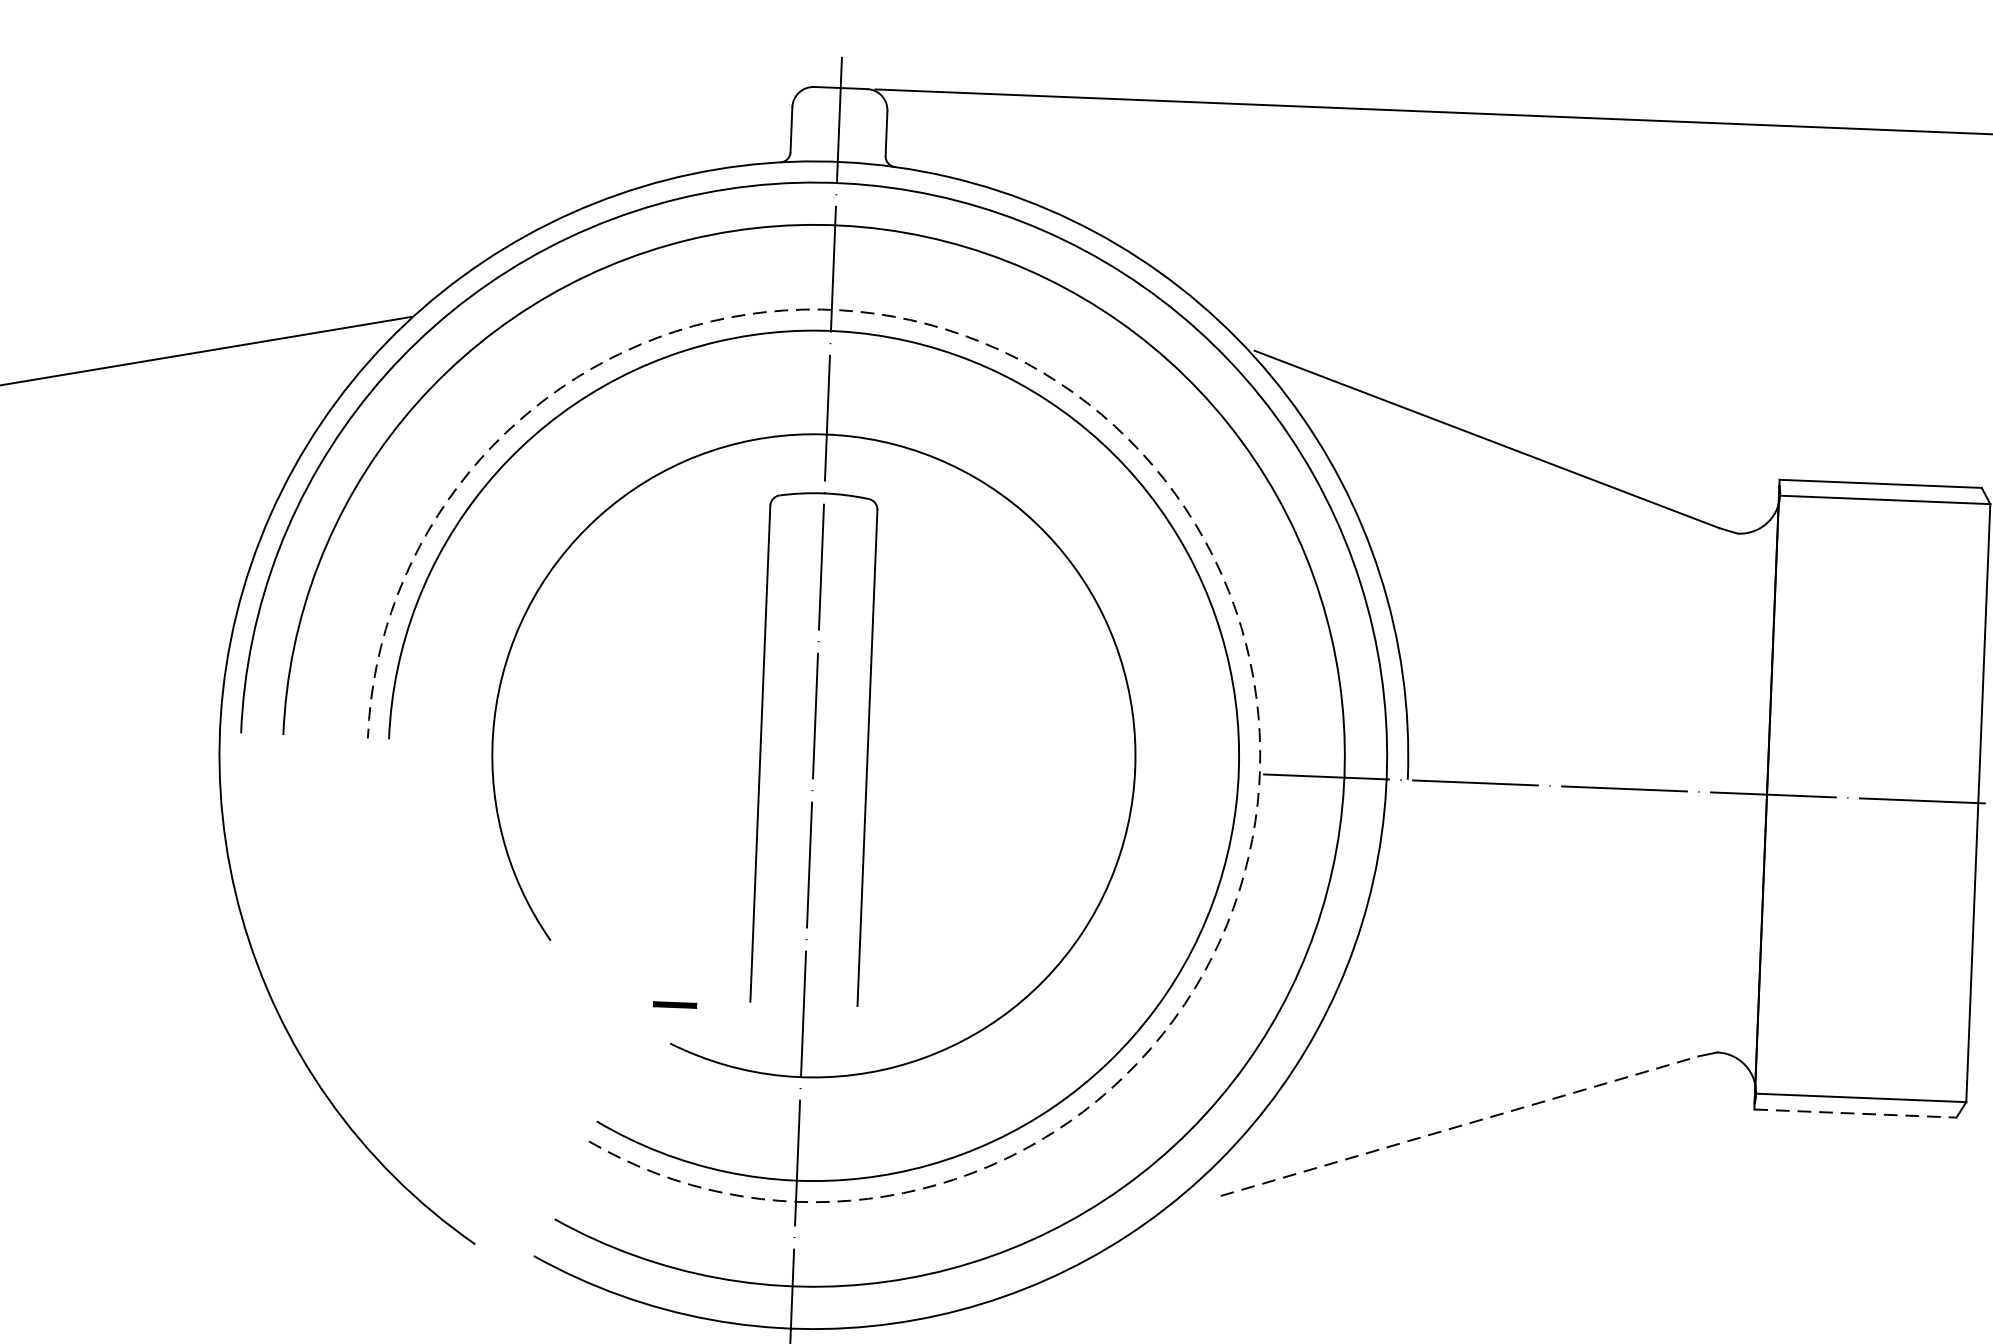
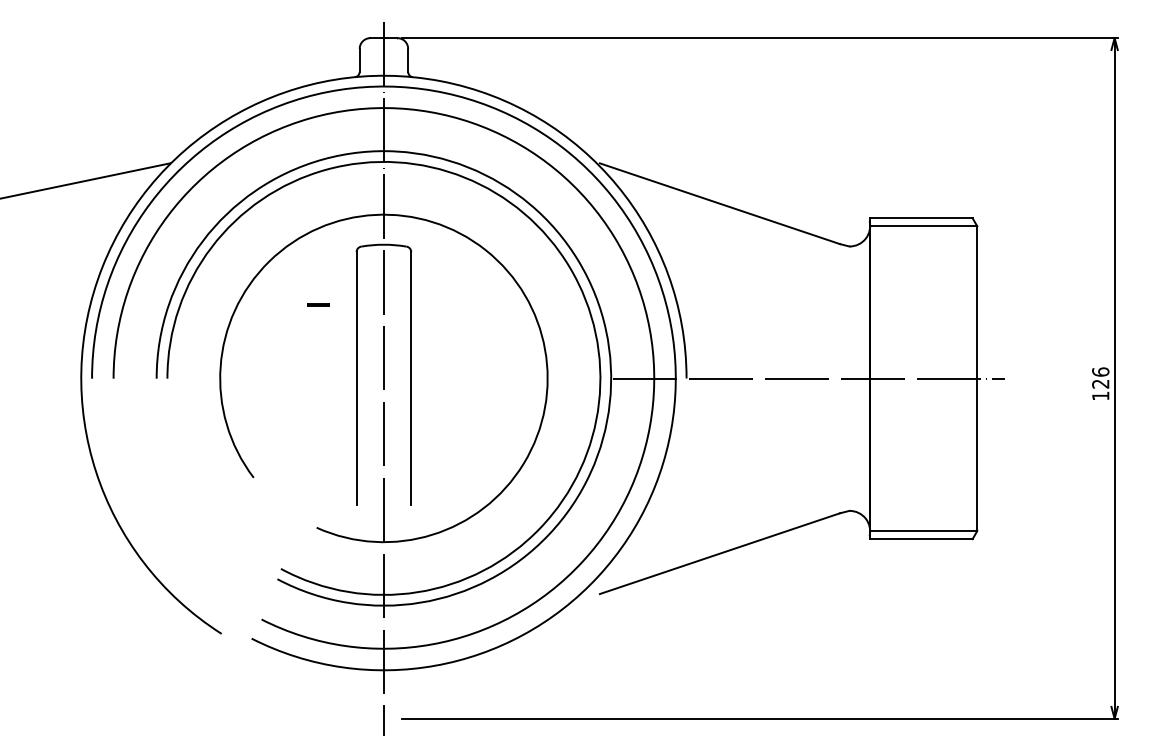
arc: (1204, 541) -> (578, 261), dashed -> solid
line: (675, 1003) -> (318, 304), moved
line: (1856, 1114) -> (921, 539), dashed -> solid
line: (1458, 1125) -> (719, 553), dashed -> solid

